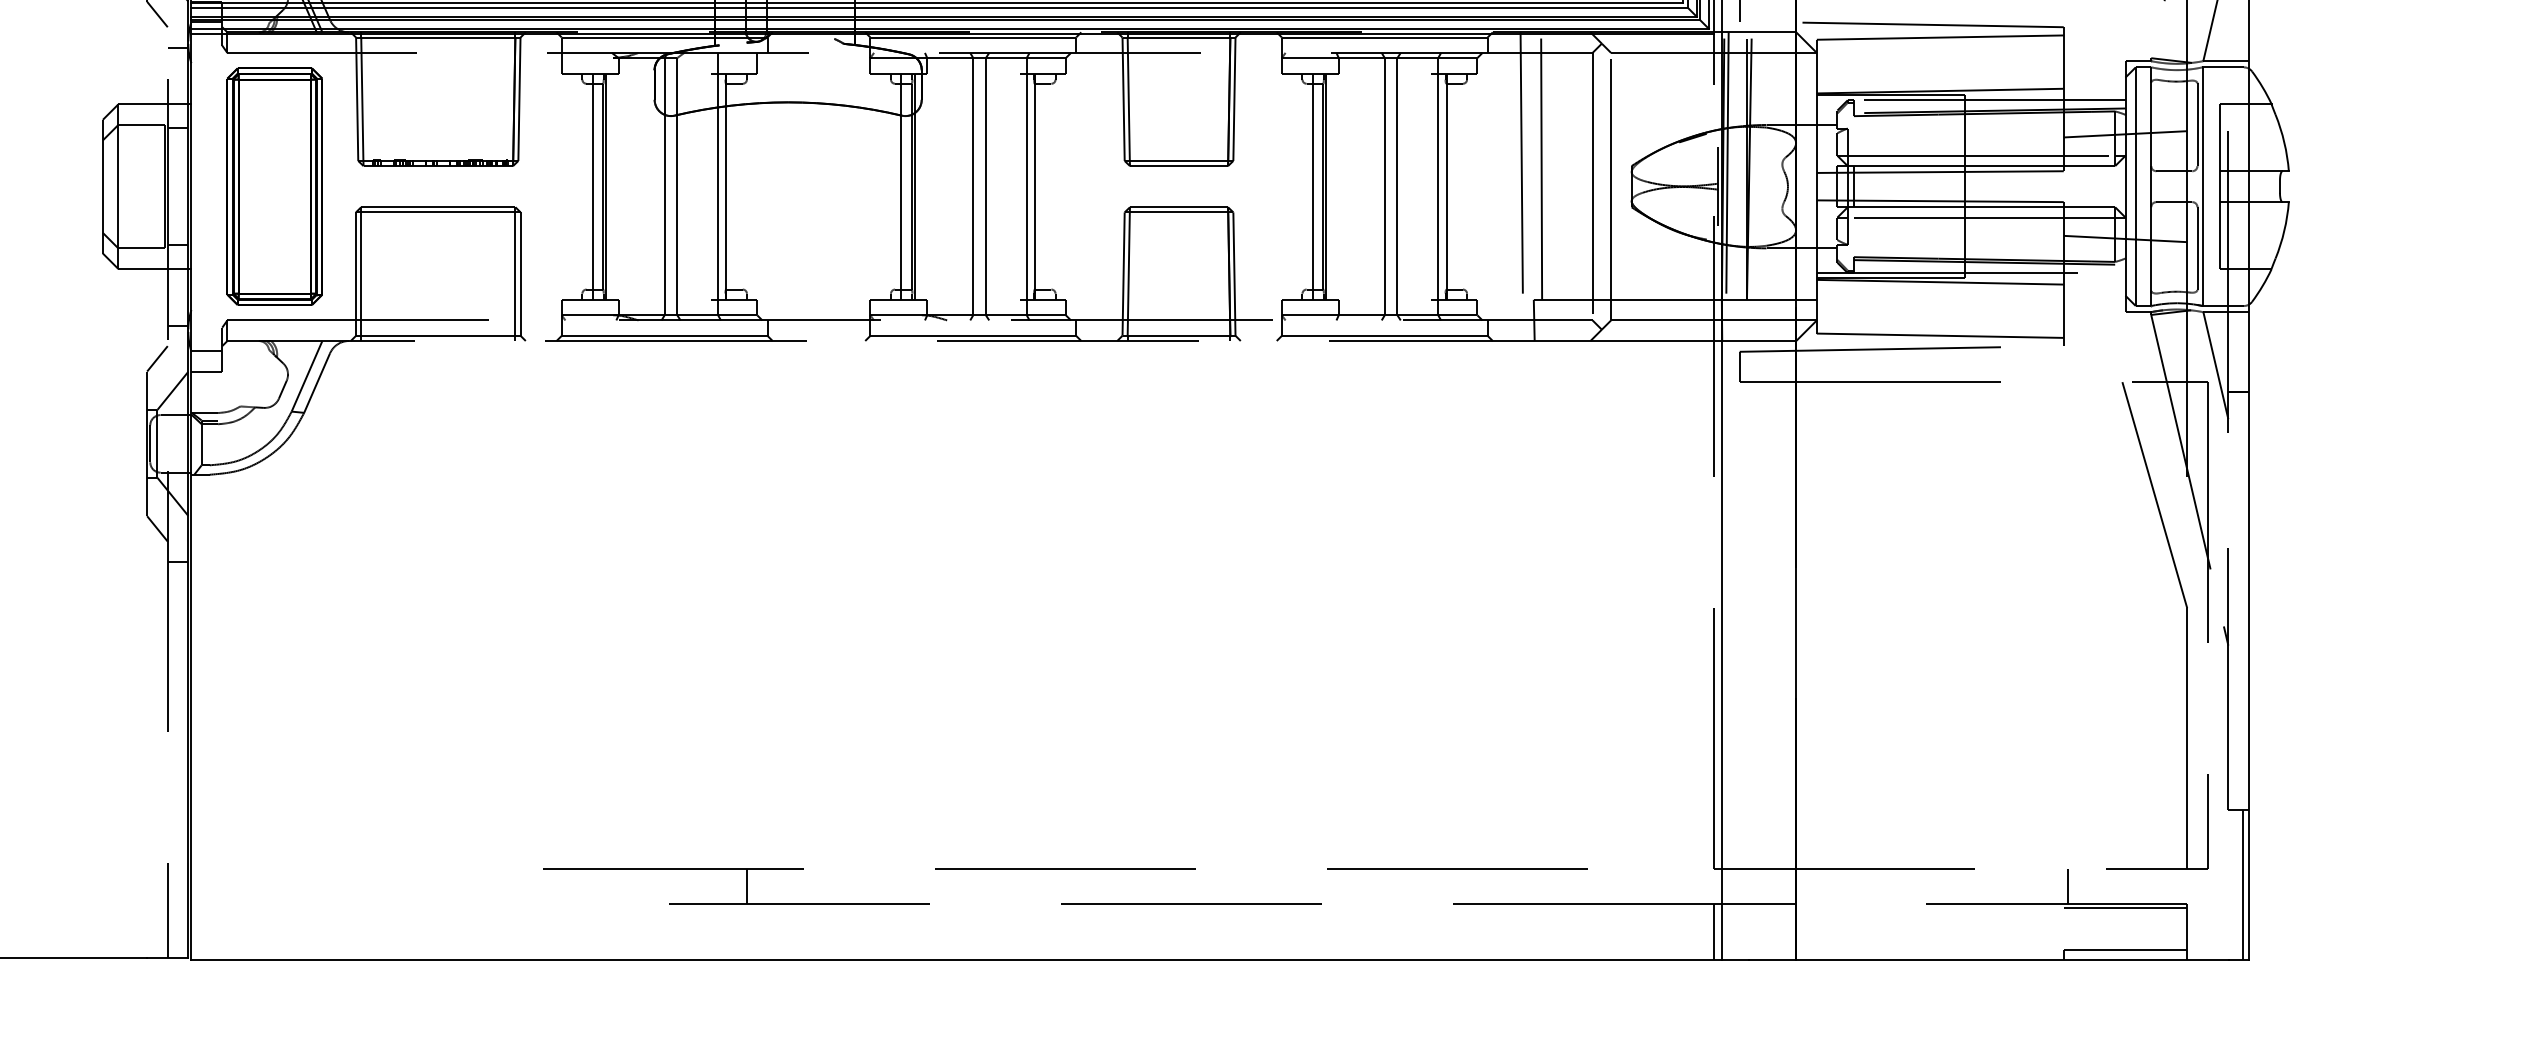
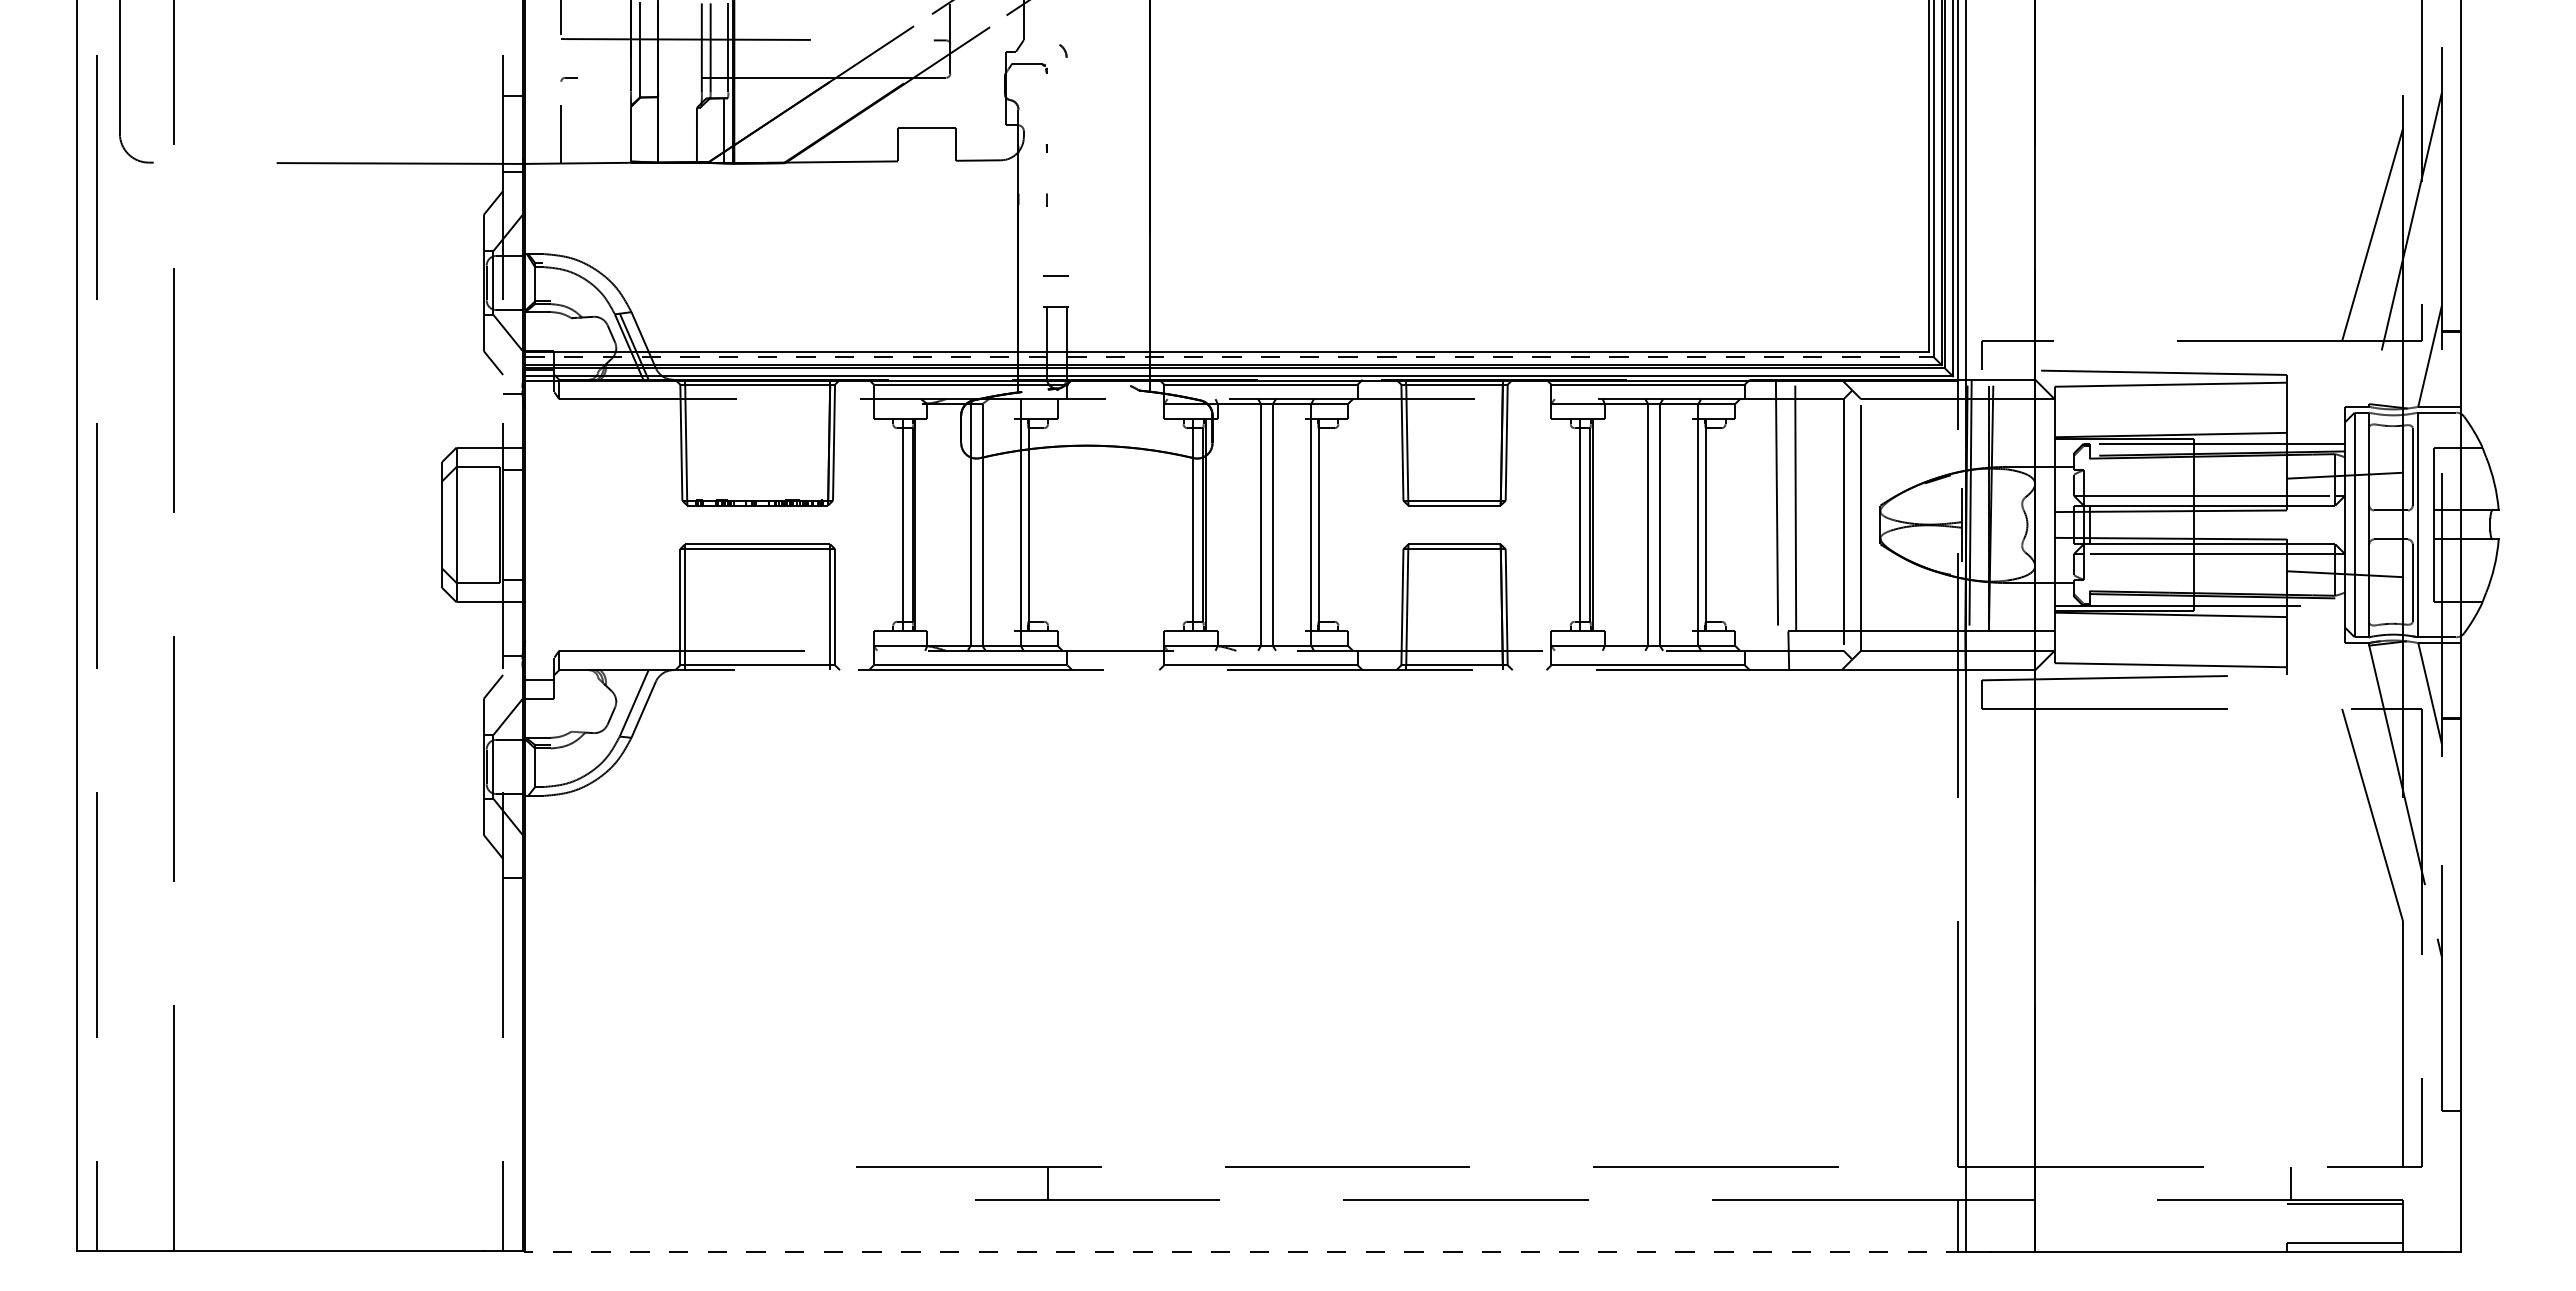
line: (940, 8) -> (1230, 357), solid -> dashed
part: (274, 186) -> (603, 524), removed
line: (2242, 884) -> (2455, 1181), removed
line: (956, 959) -> (1245, 1252), solid -> dashed

